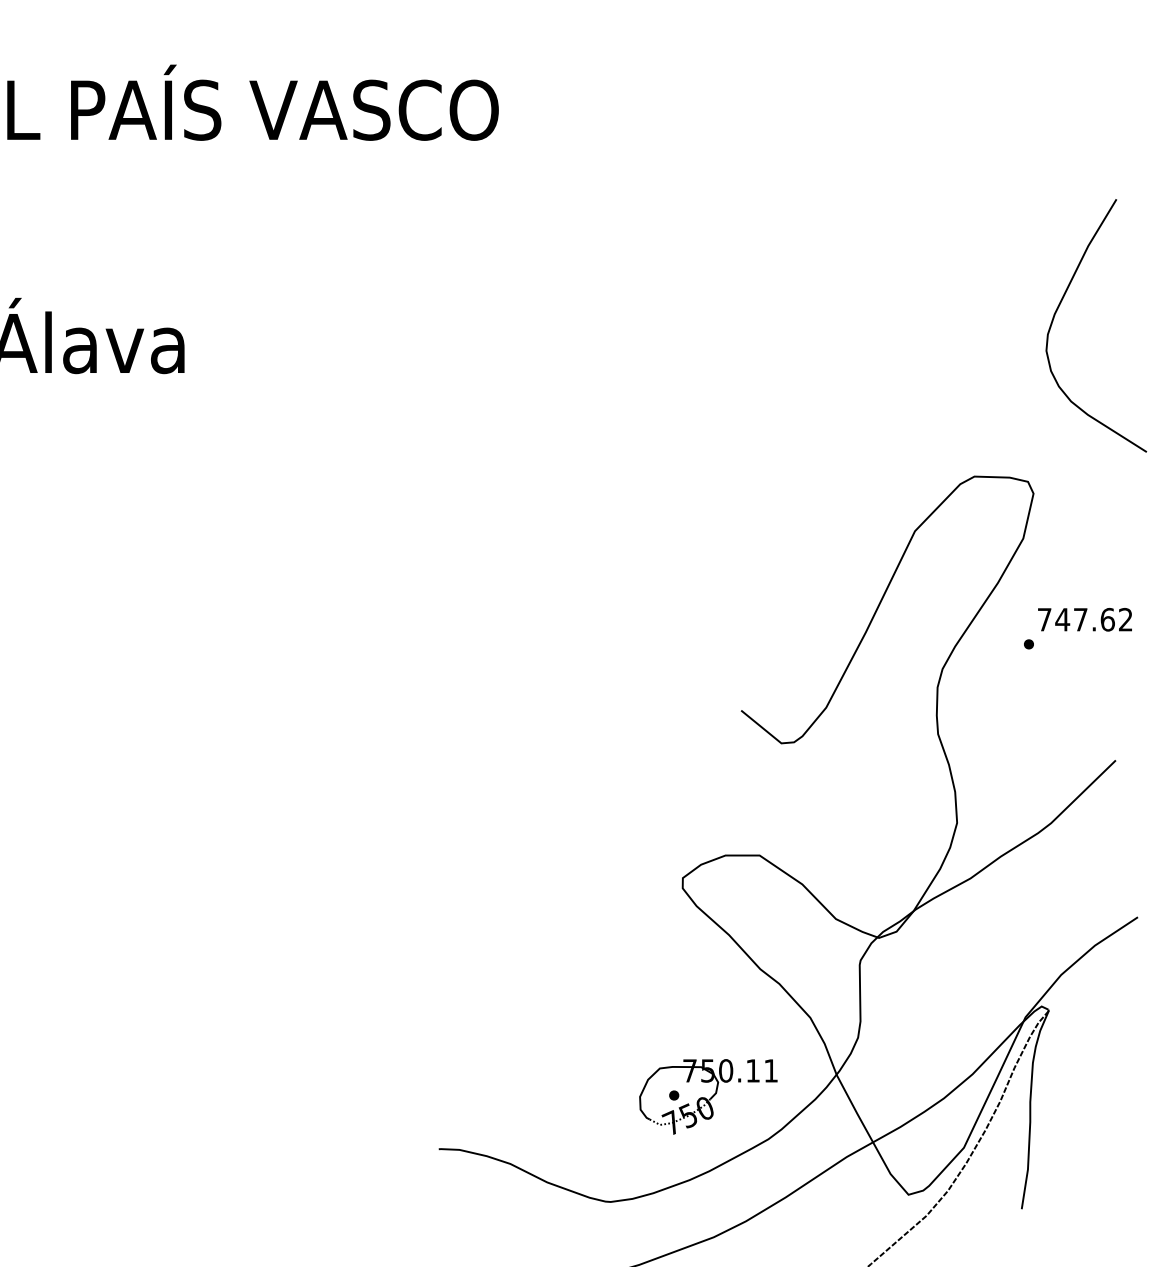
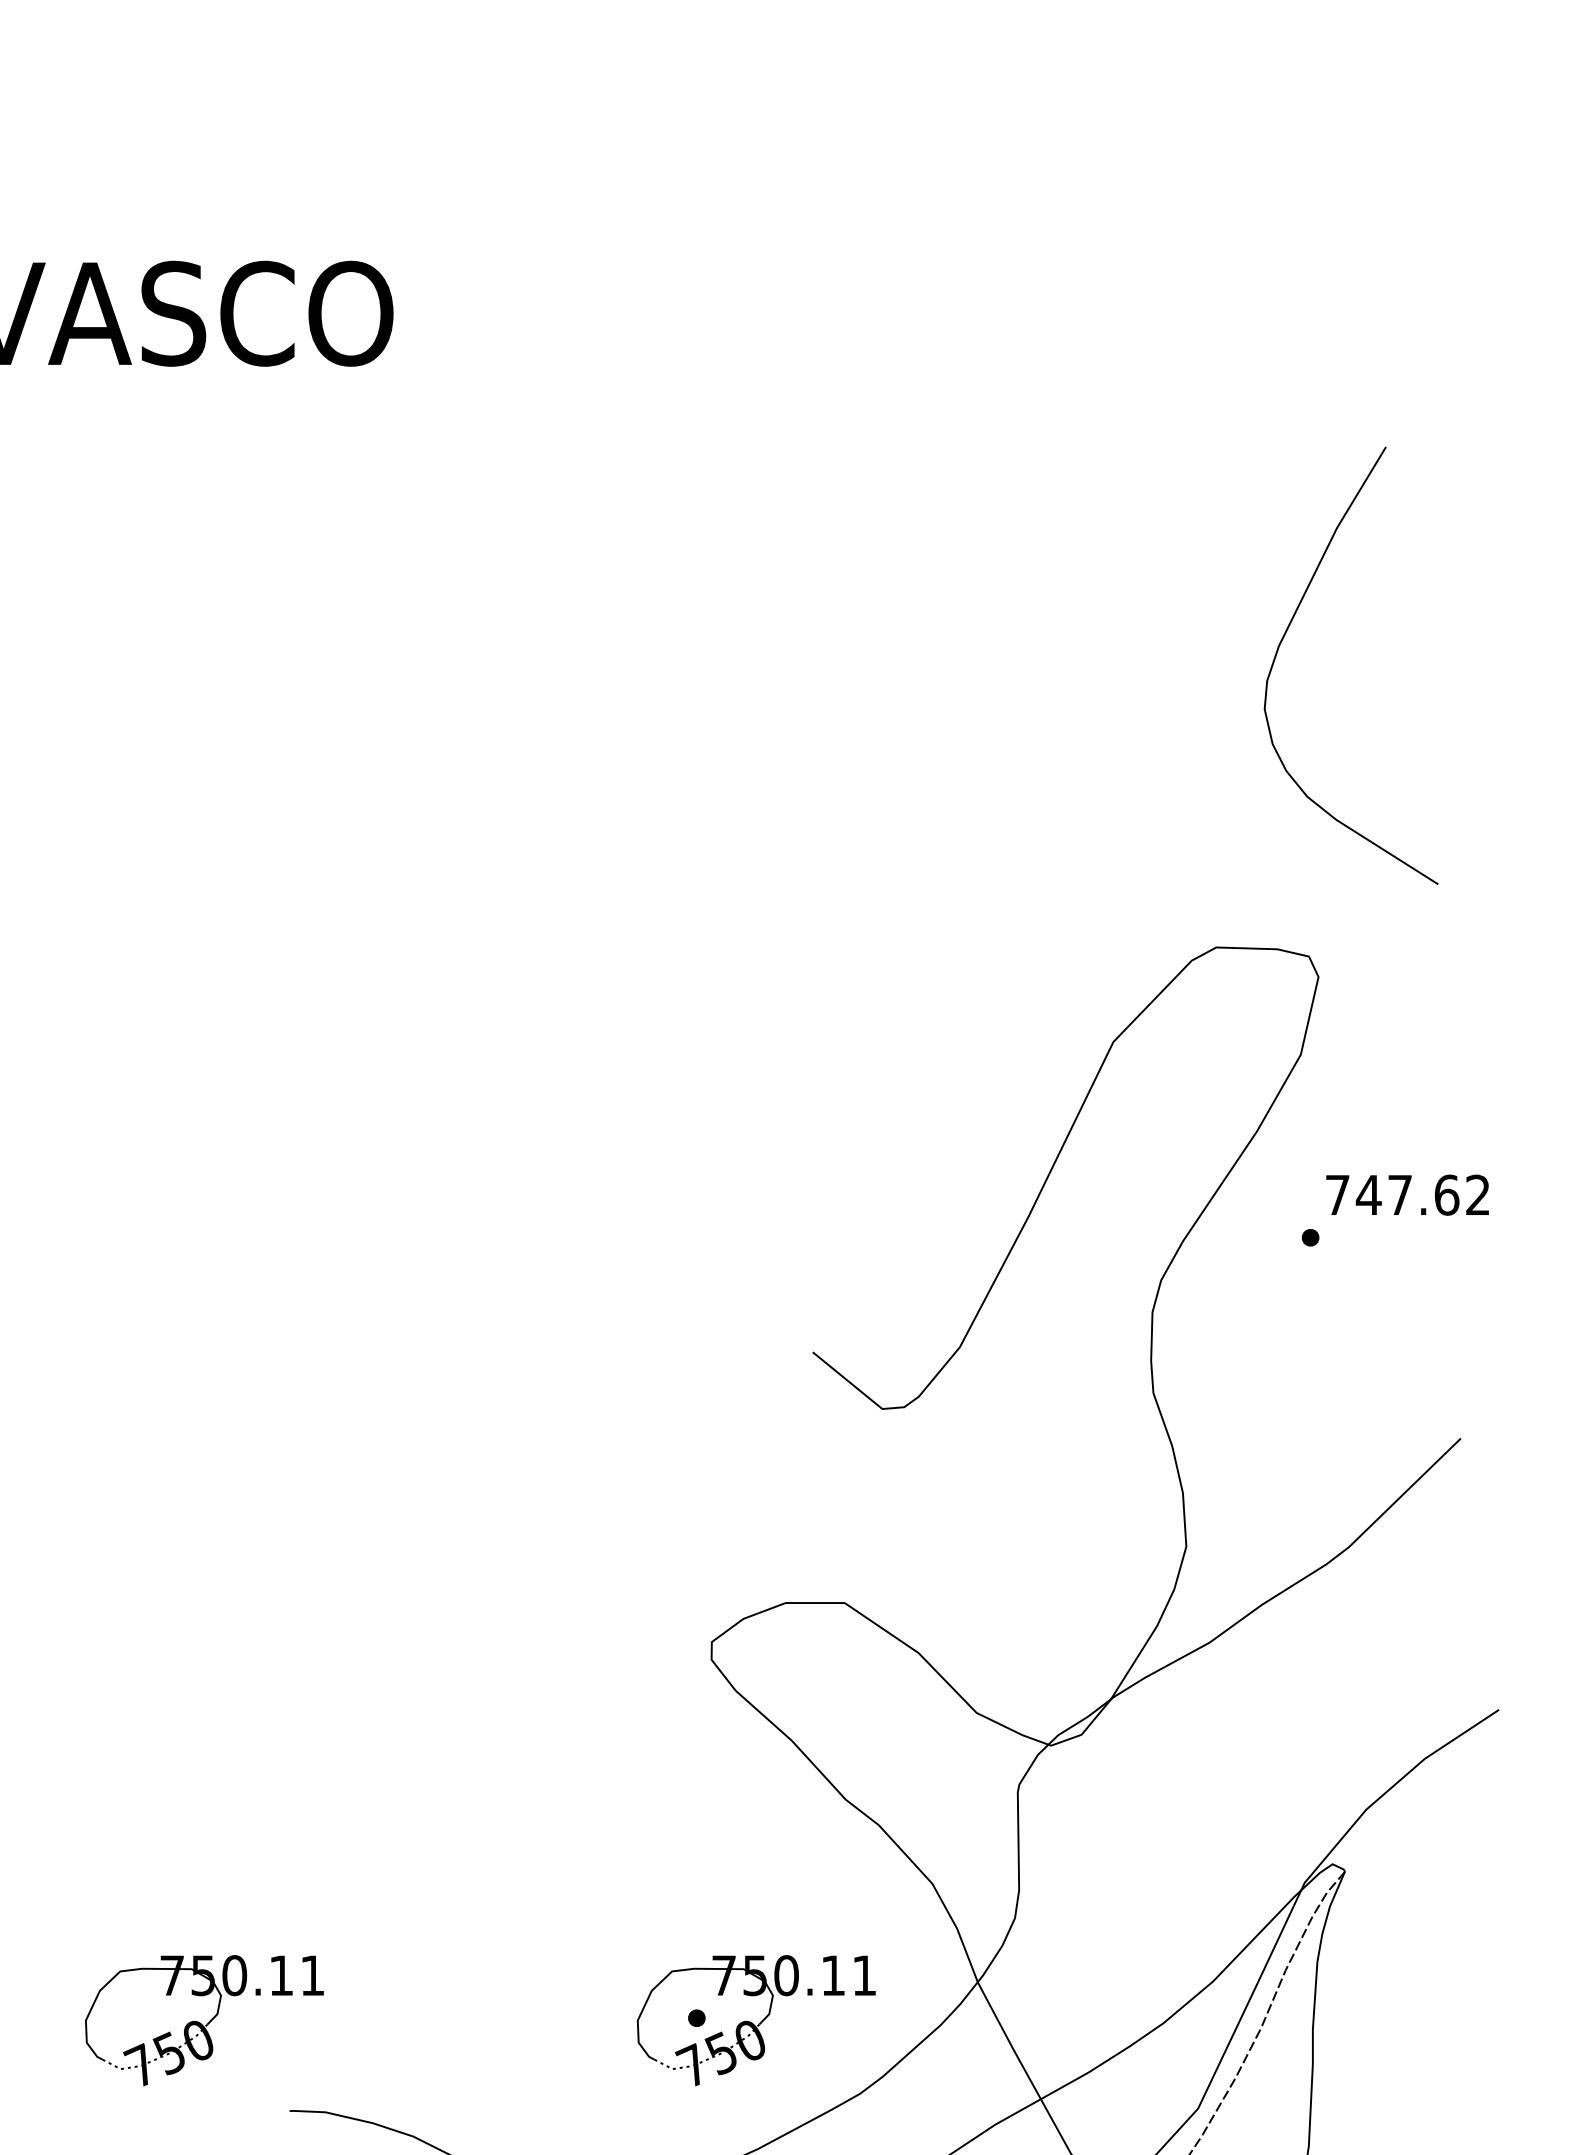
curve: (1059, 307) -> (1287, 634), moved
part: (389, 1096) -> (204, 2019), added

